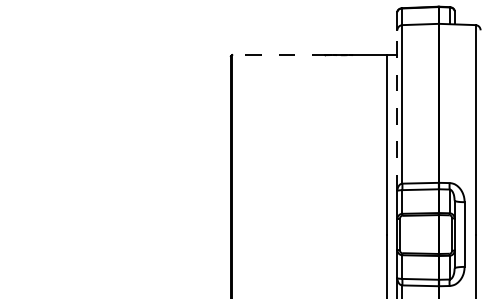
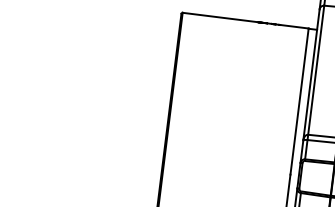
line: (279, 55) -> (221, 17), dashed -> solid
line: (397, 110) -> (311, 74), dashed -> solid

